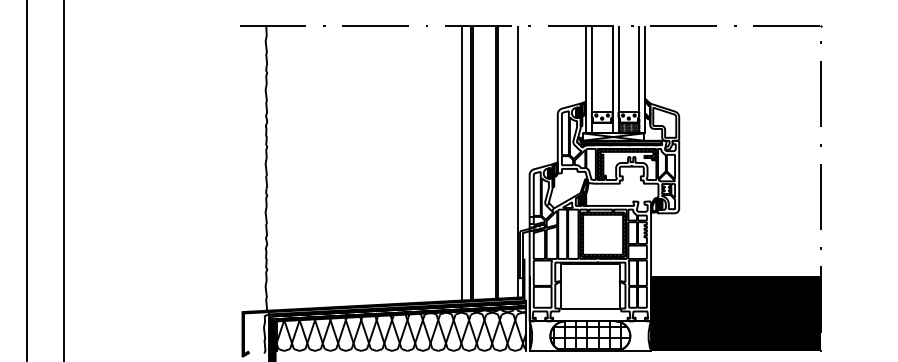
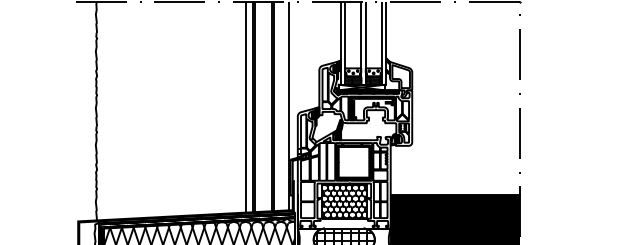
hatch: (601, 128) -> (352, 80), added
hatch: (589, 286) -> (343, 201), added

